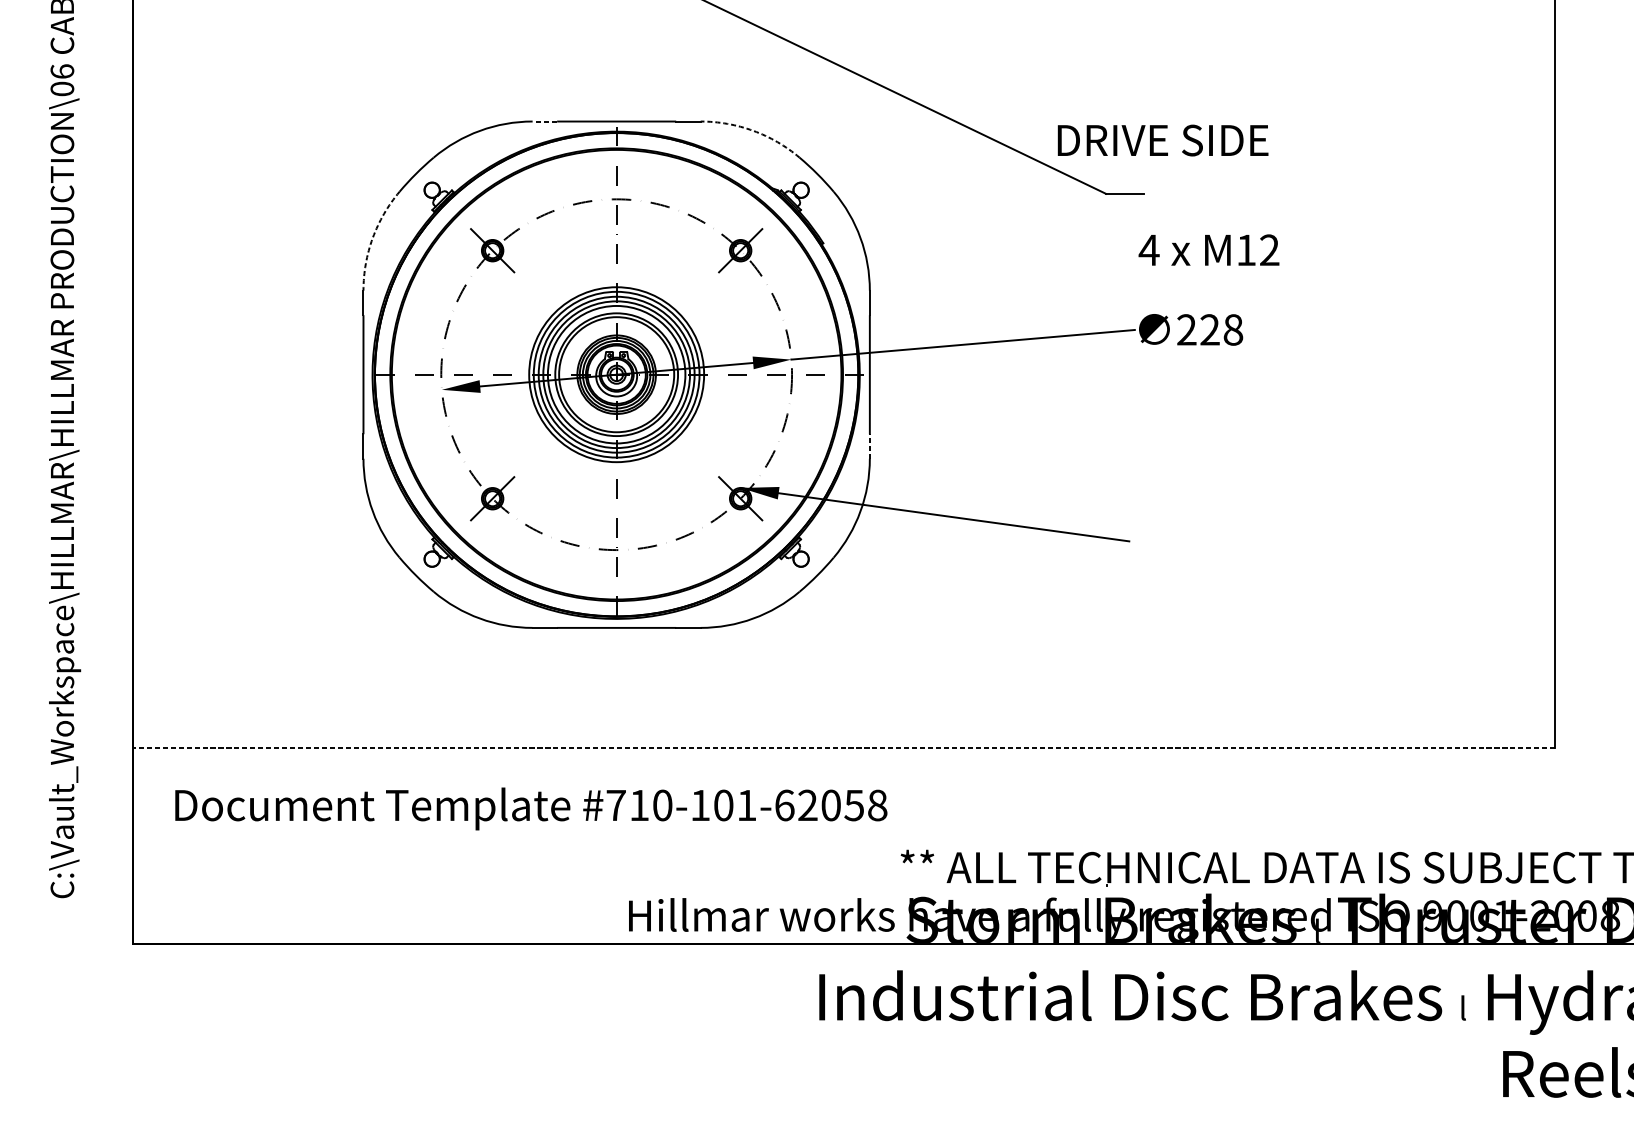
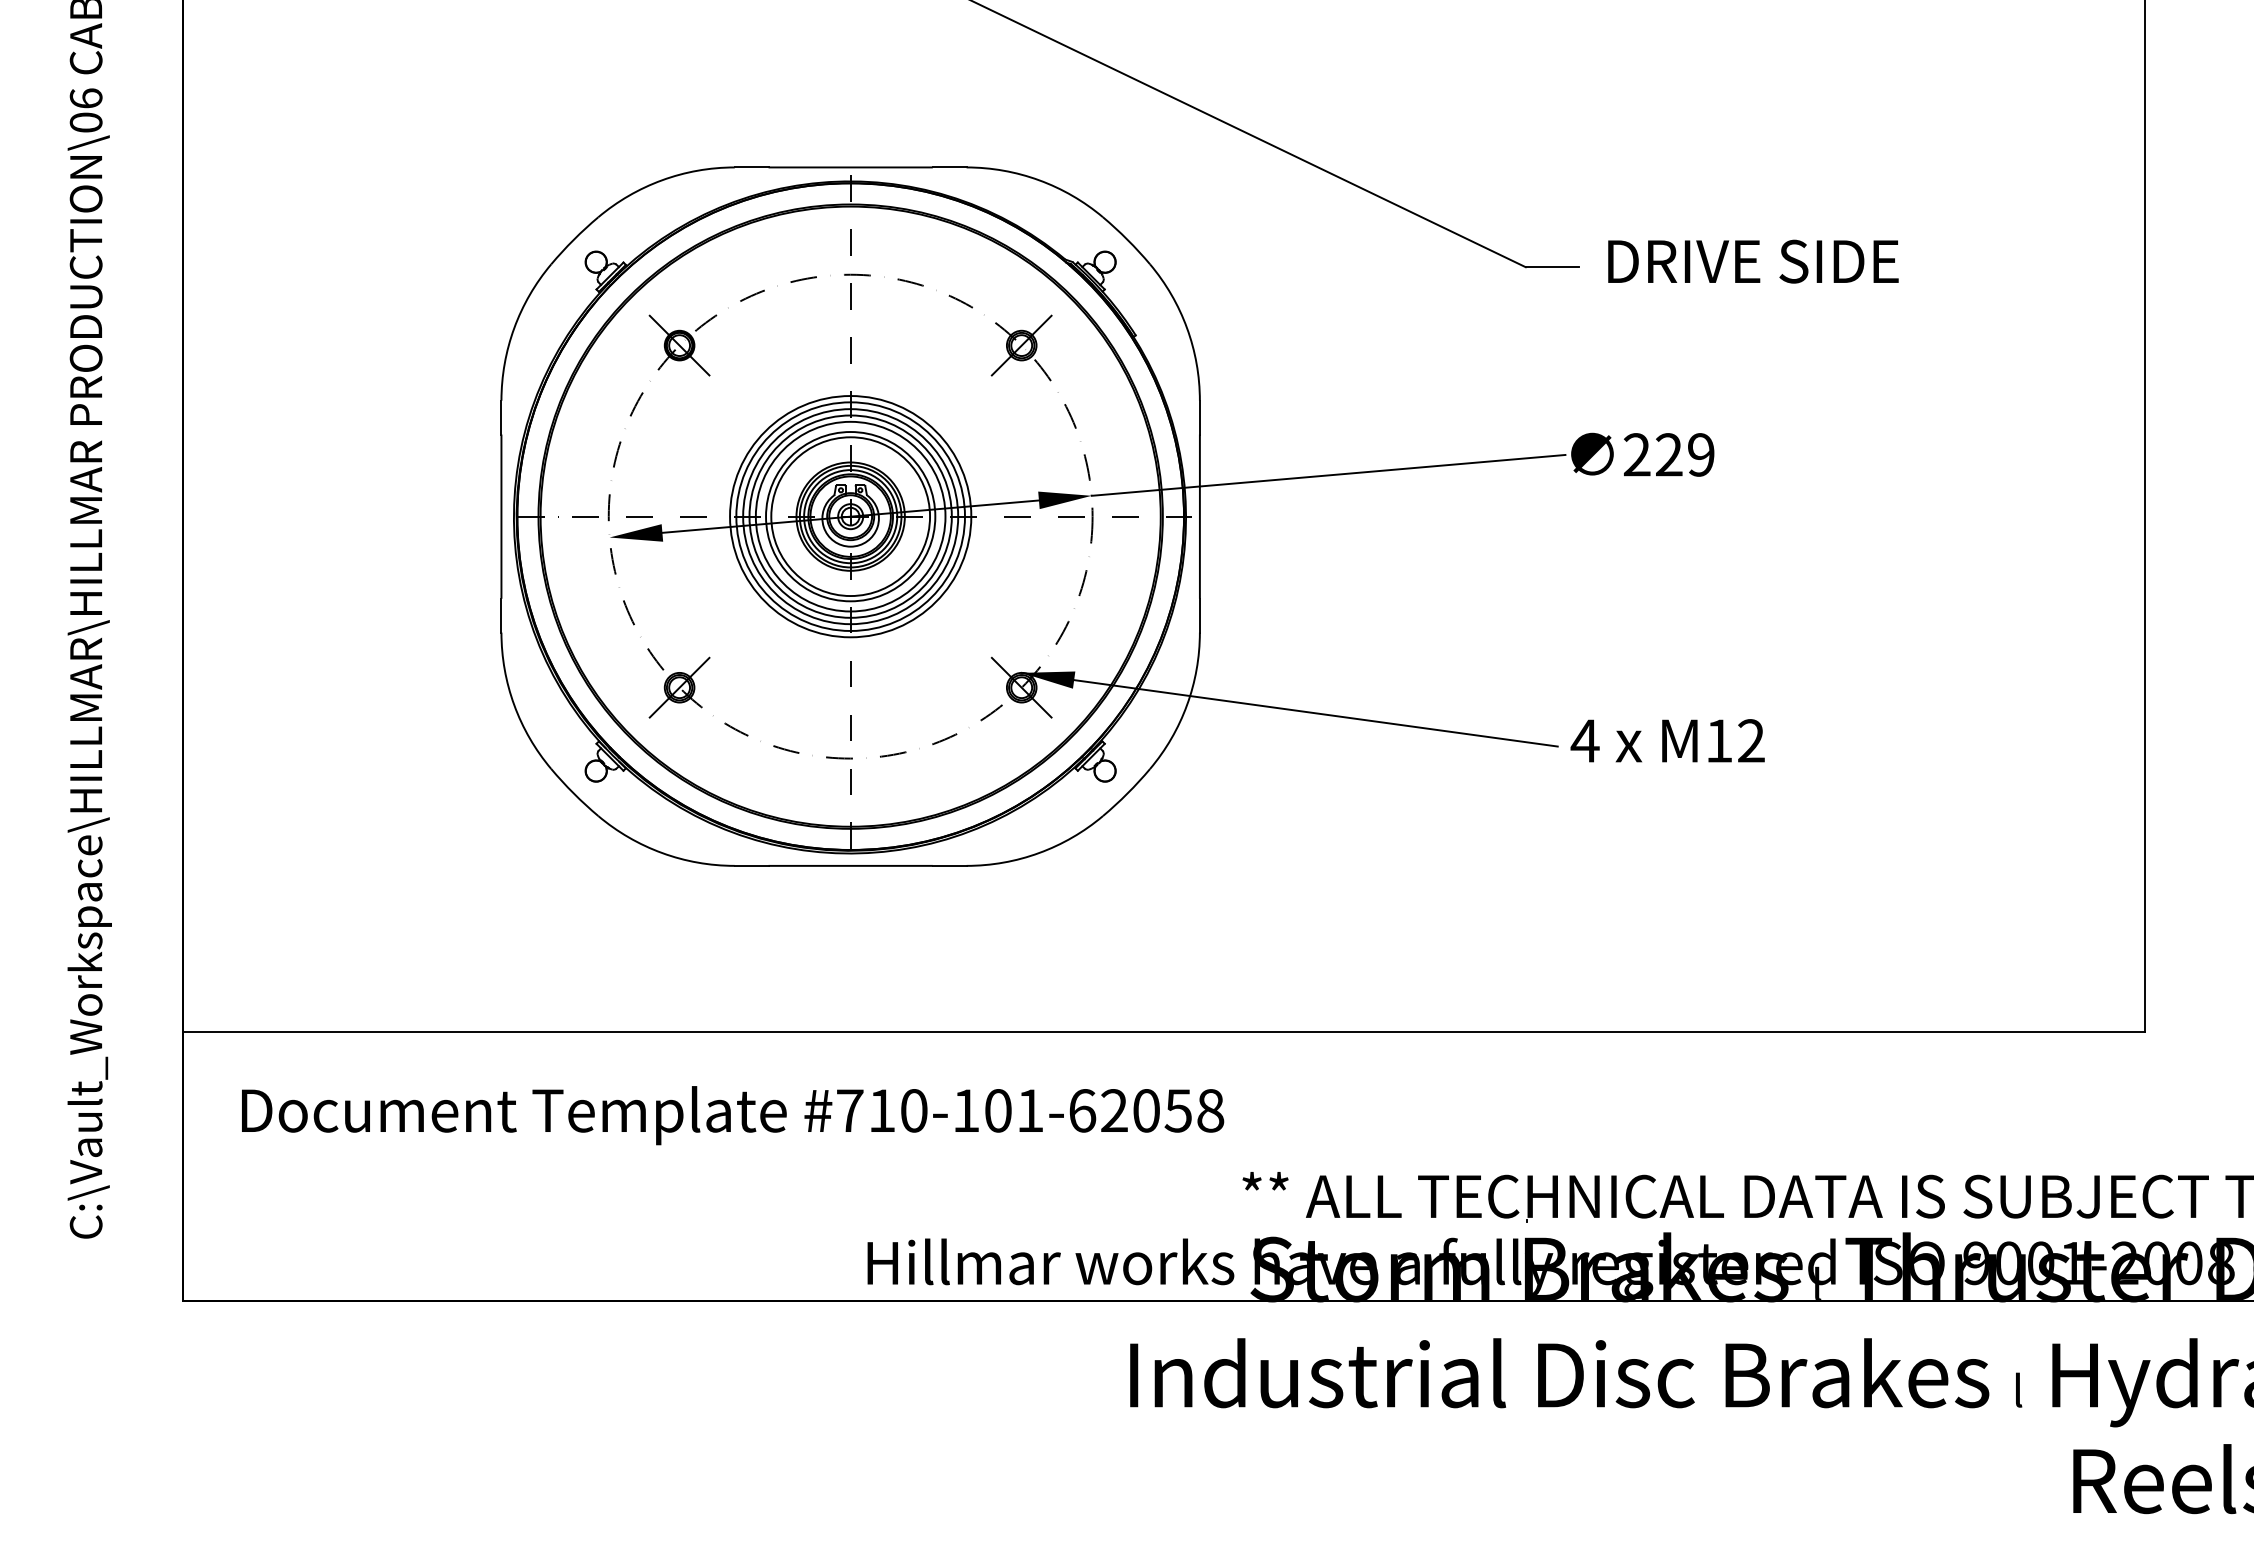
line: (544, 121) -> (751, 167), dashed -> solid
arc: (753, 131) -> (1039, 180), dashed -> solid
text: (1163, 140) -> (1753, 261), moved
arc: (372, 238) -> (514, 328), dashed -> solid
text: (1208, 249) -> (1667, 740), moved
text: (1233, 329) -> (1701, 454), 228 -> 229
line: (869, 446) -> (1199, 615), dashed -> solid
line: (843, 747) -> (1163, 1031), dashed -> solid

